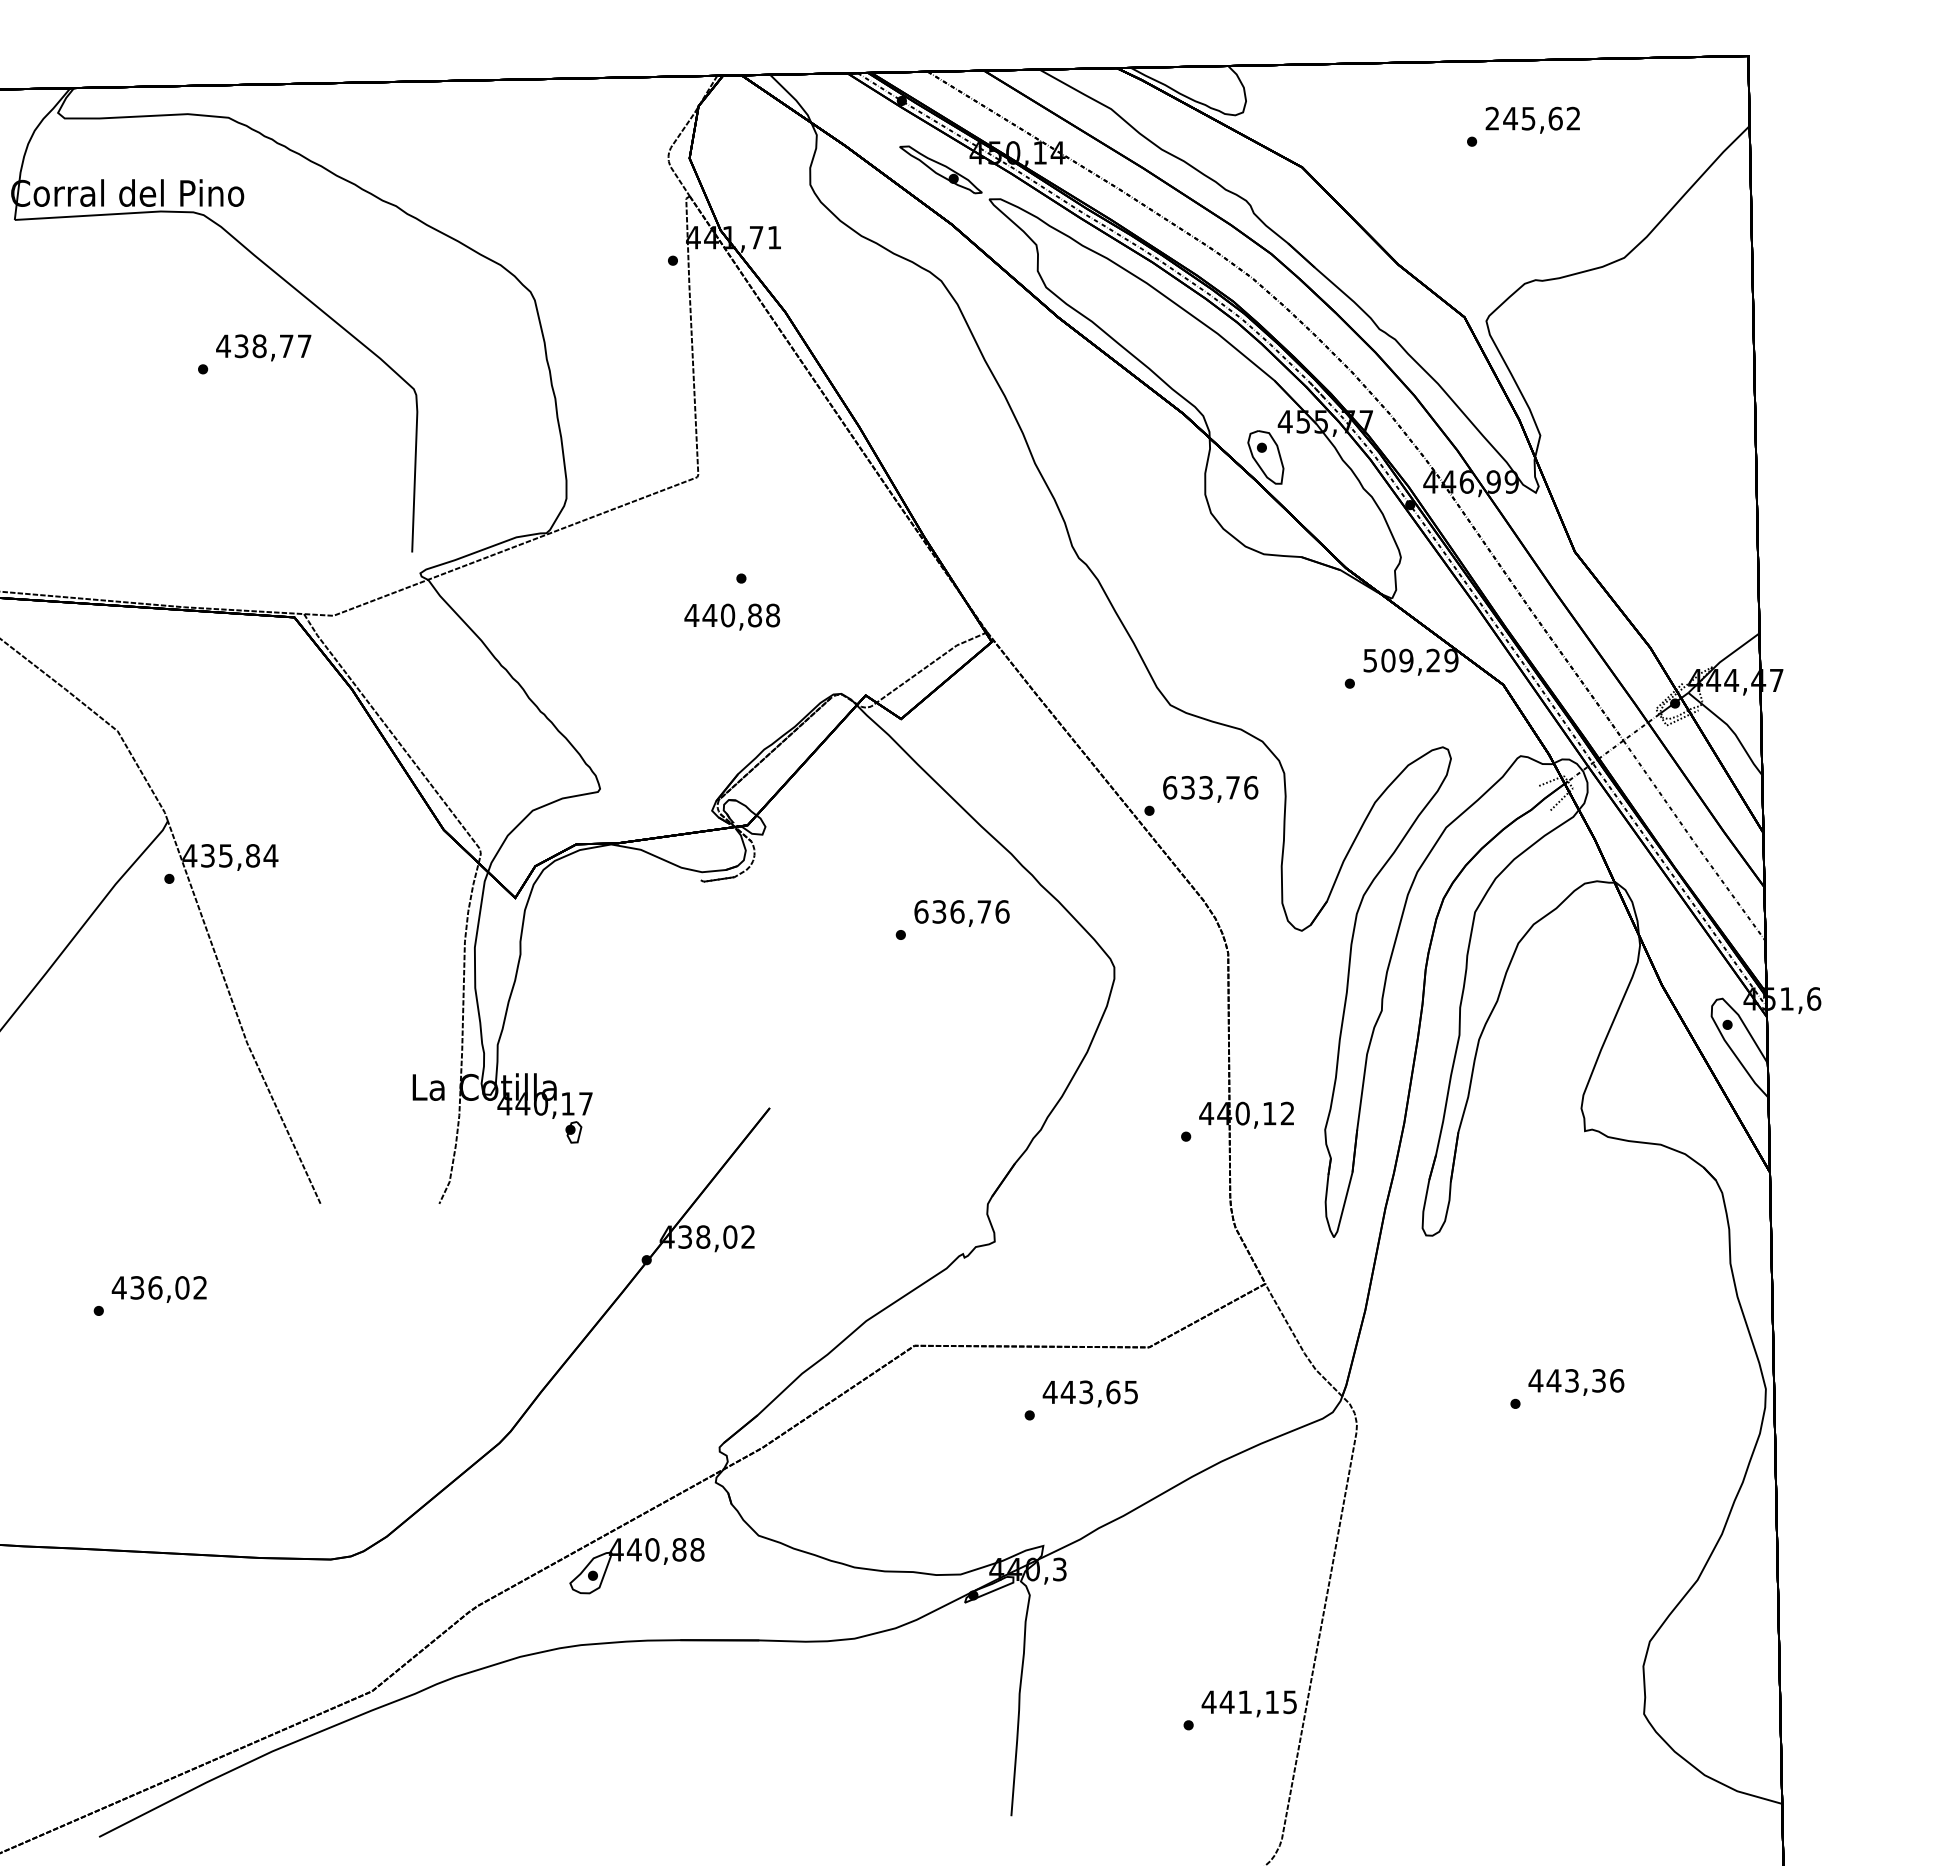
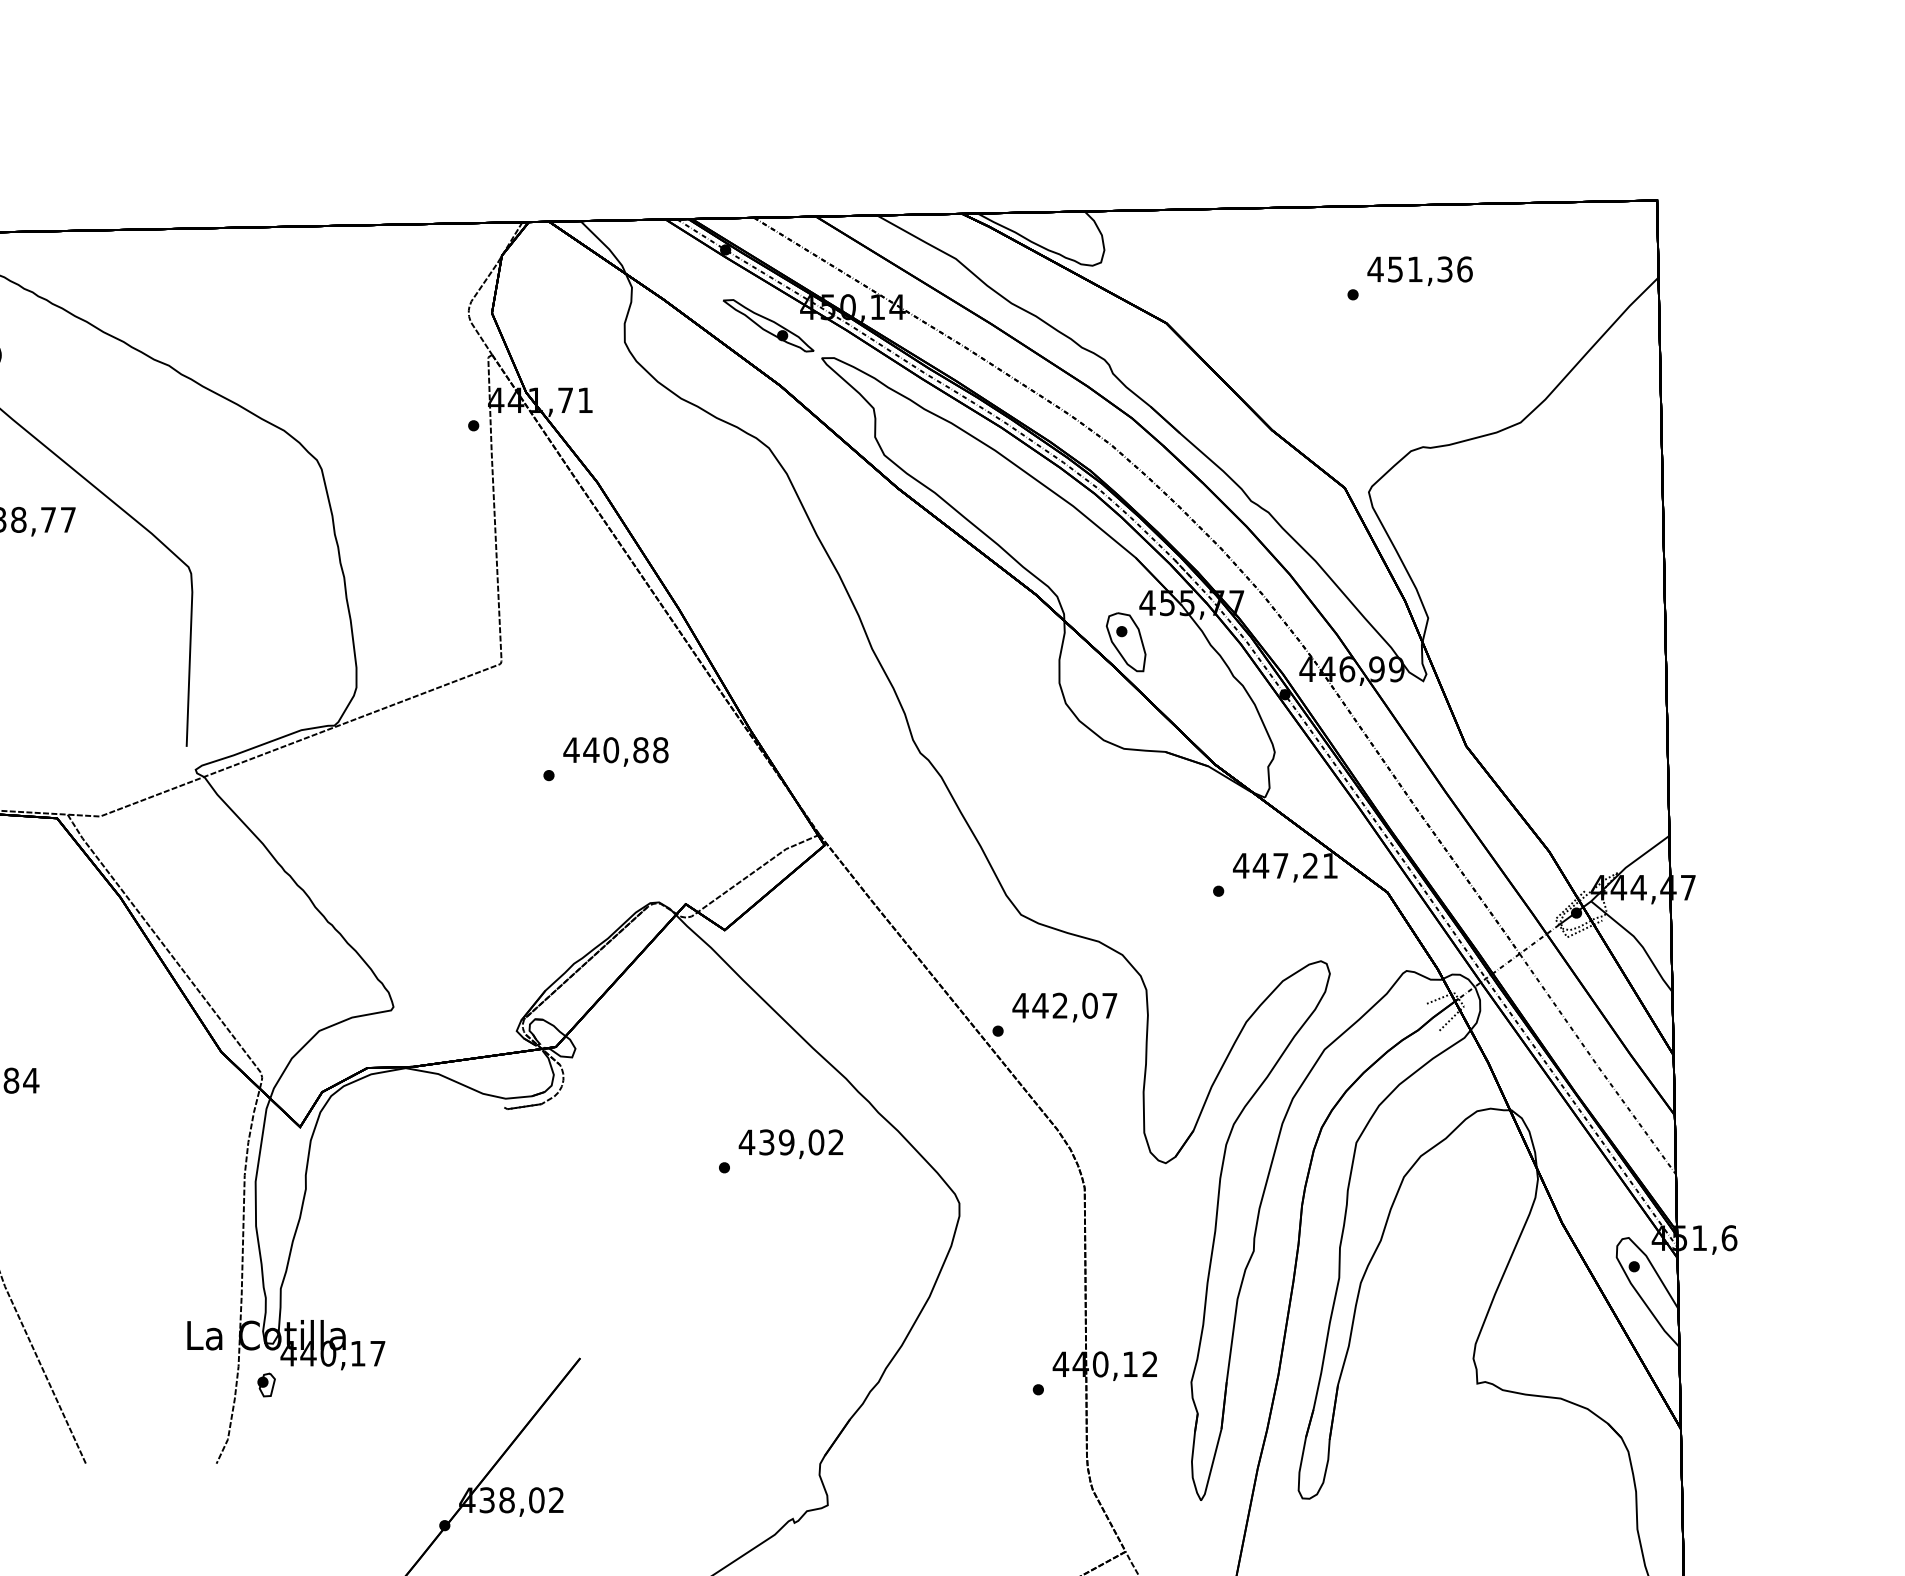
text: (1532, 118) -> (1419, 269), 245,62 -> 451,36
text: (732, 616) -> (616, 751), moved
text: (1410, 660) -> (1285, 865), 509,29 -> 447,21
text: (1210, 787) -> (1065, 1005), 633,76 -> 442,07
text: (961, 911) -> (791, 1141), 636,76 -> 439,02
part: (573, 1132) -> (266, 1385), moved

